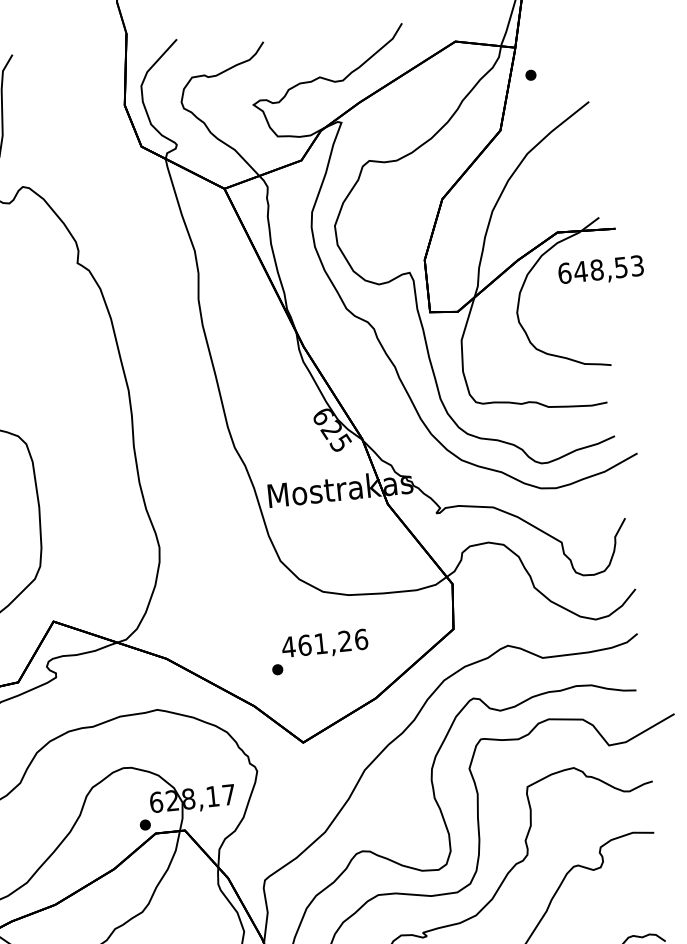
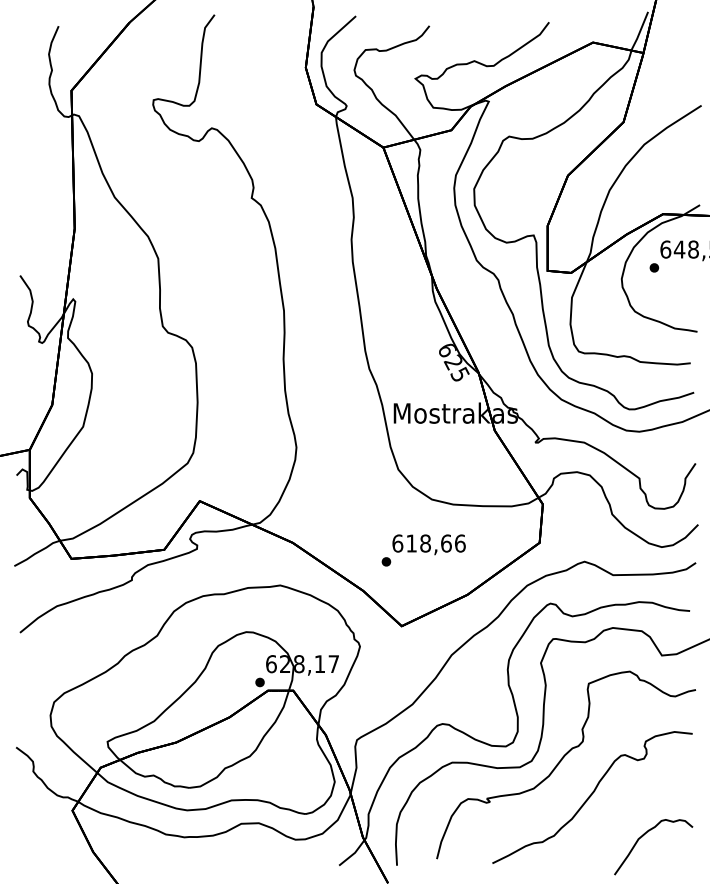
part: (531, 74) -> (654, 267), moved
text: (316, 644) -> (421, 543), 461,26 -> 618,66

